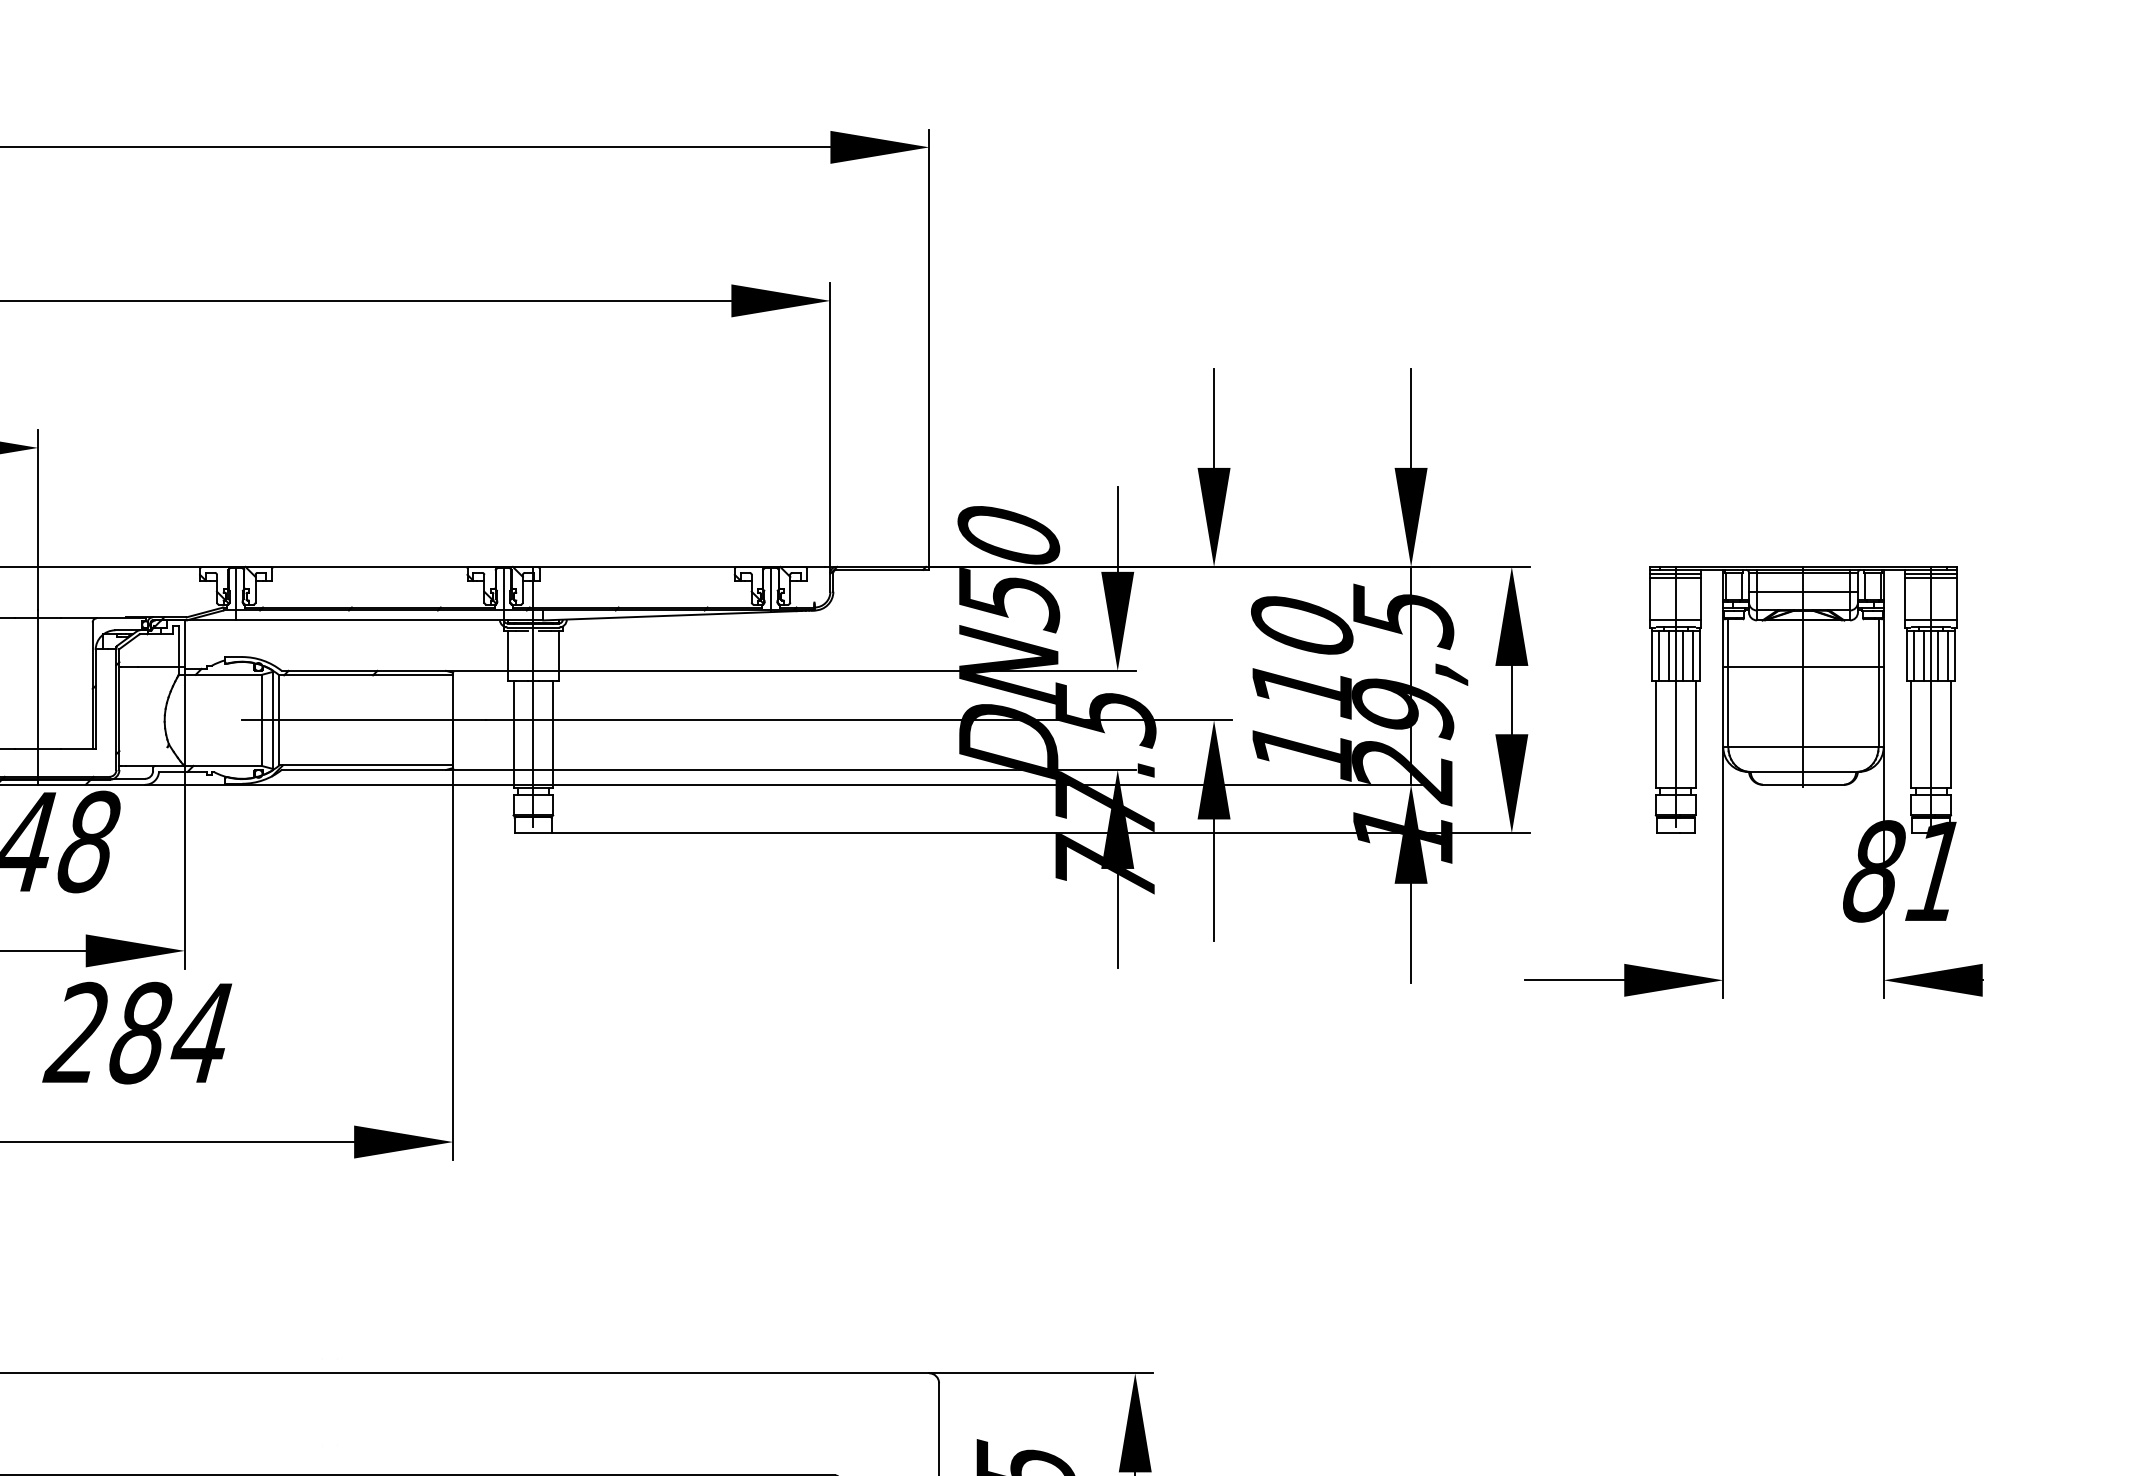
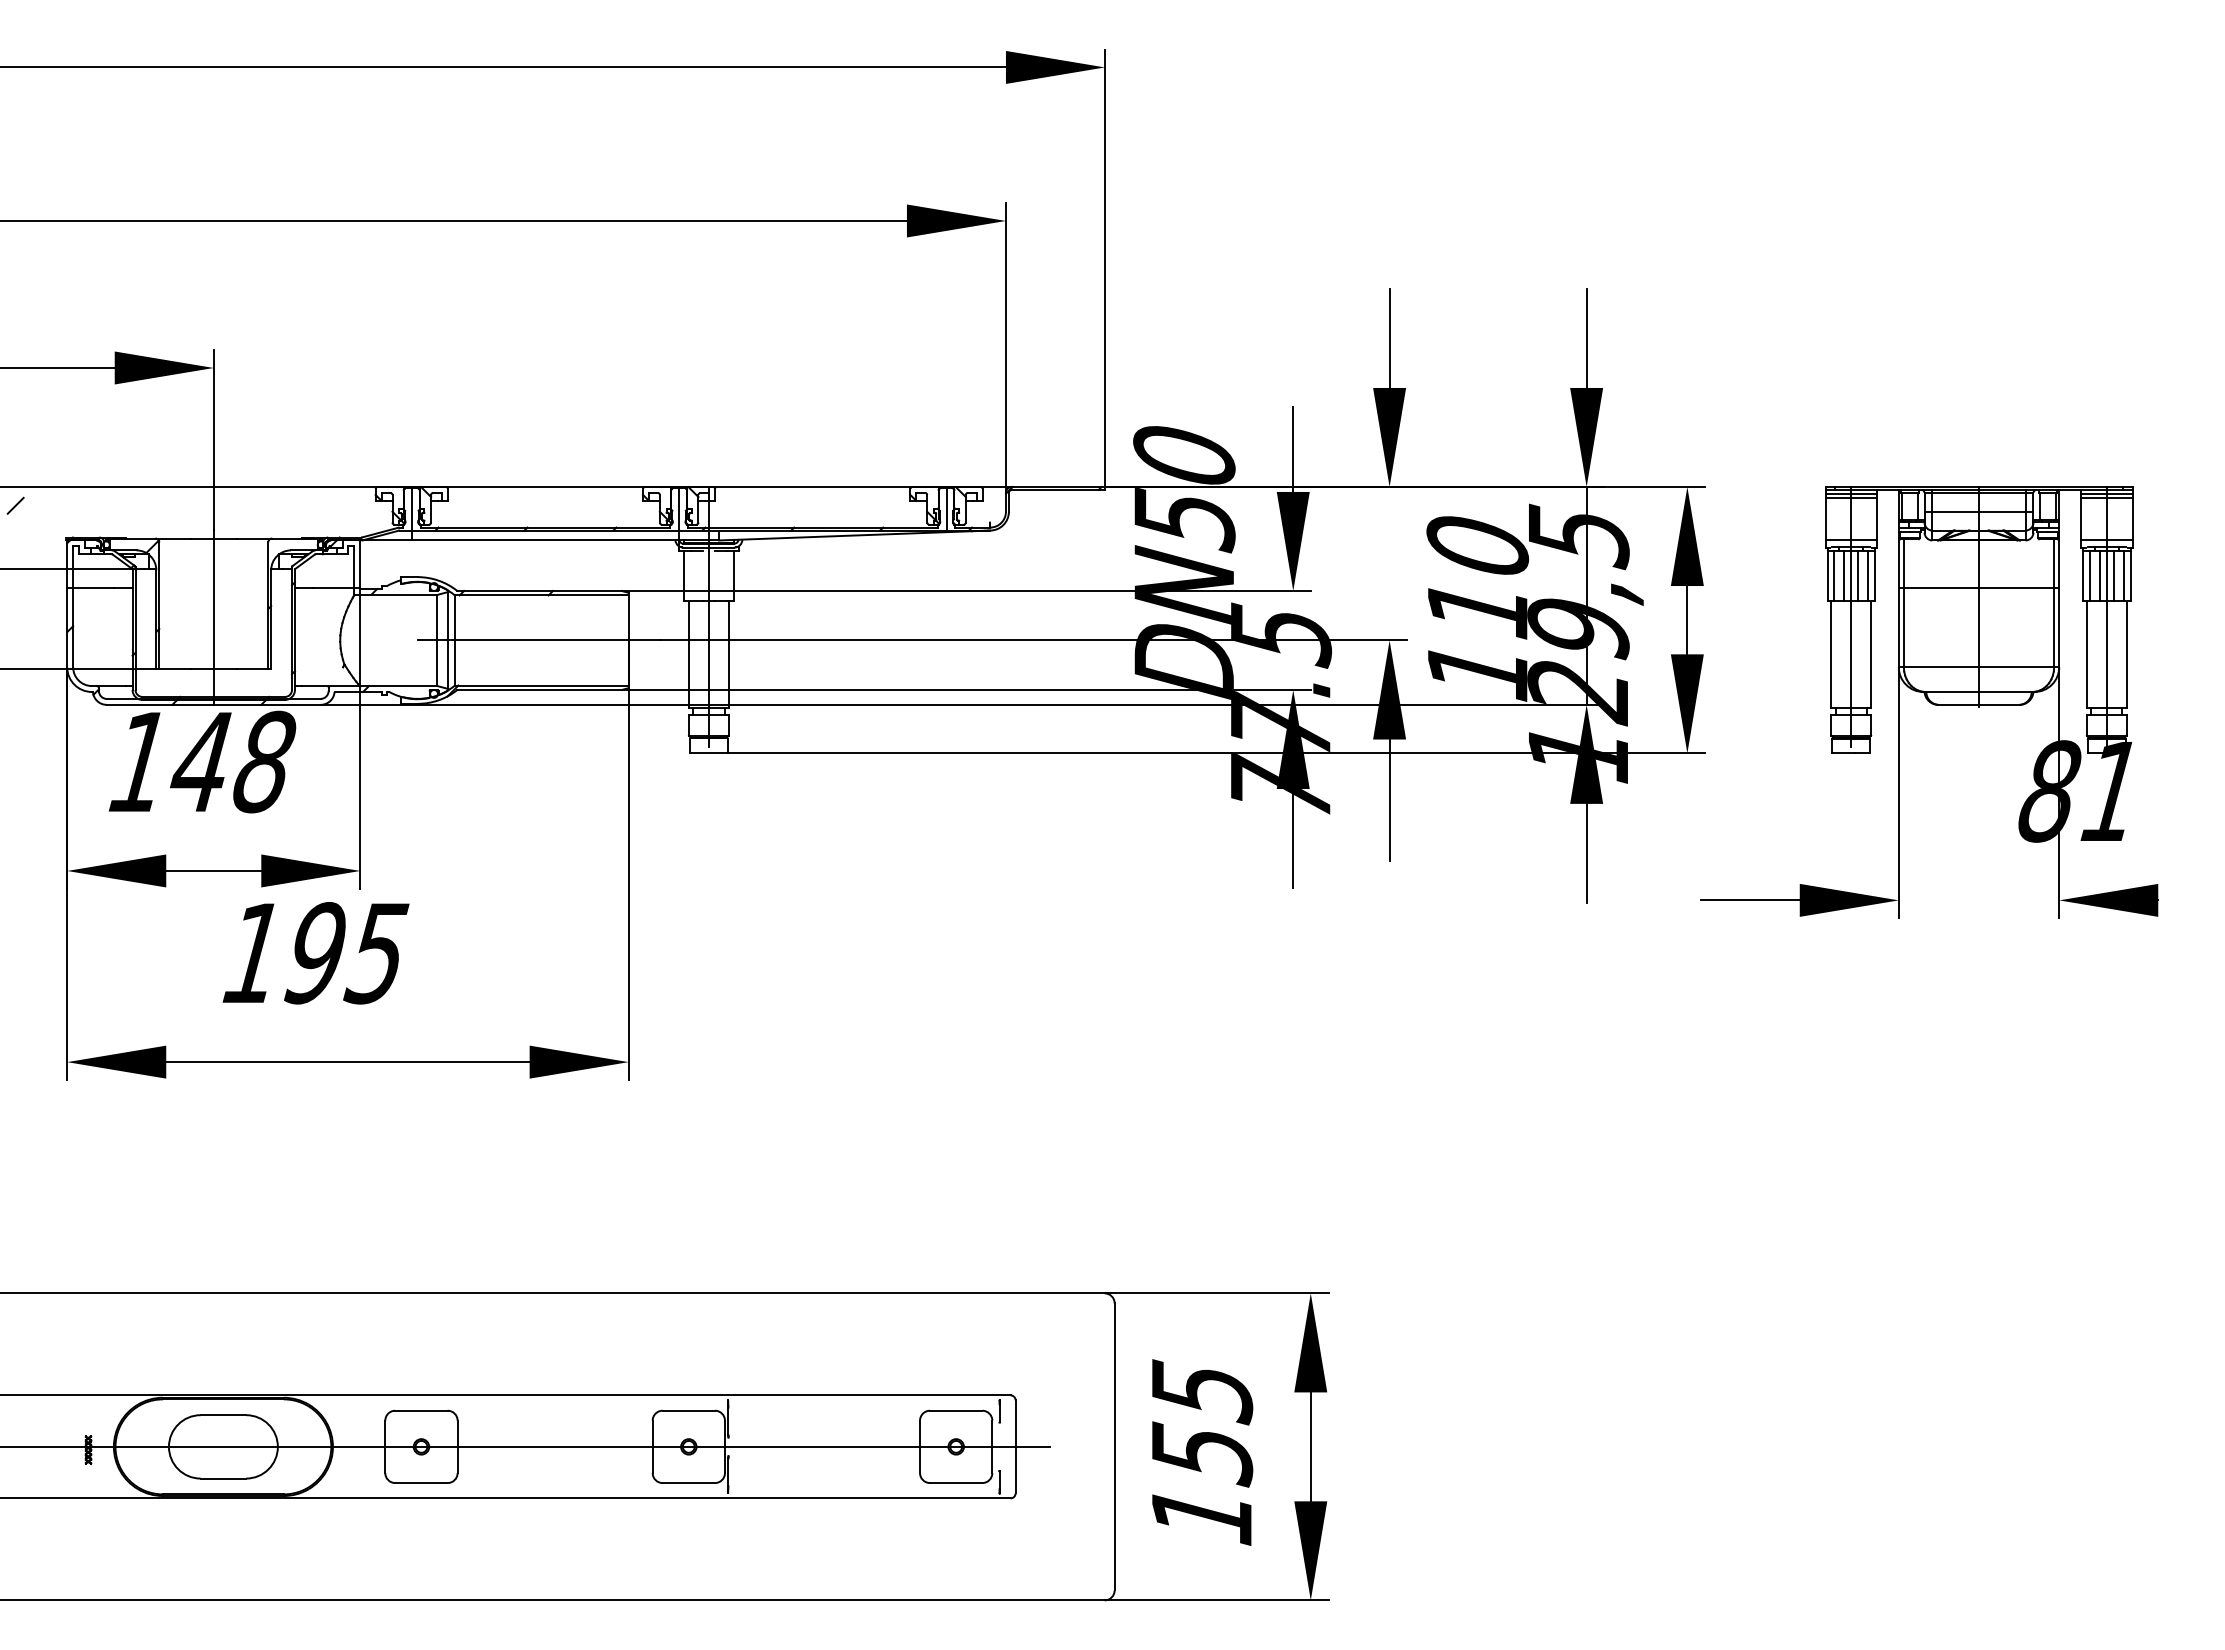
text: (137, 1033) -> (313, 953), 284 -> 195

